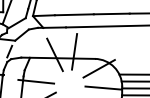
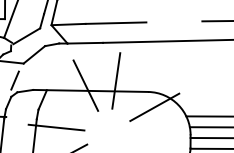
line: (111, 13) -> (173, 21), removed
line: (103, 87) -> (161, 136), removed

